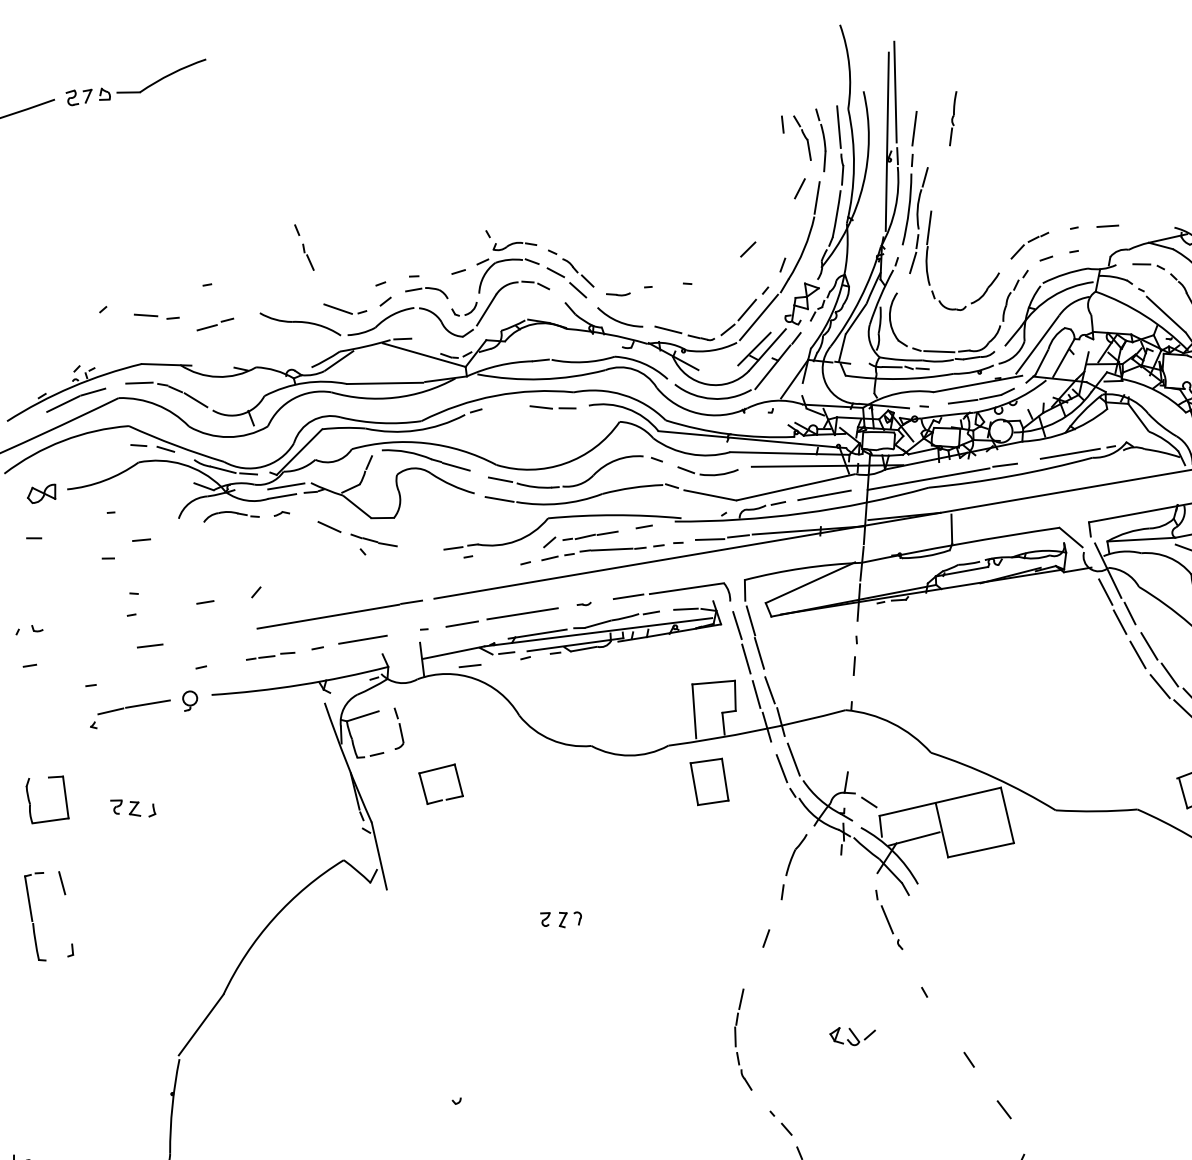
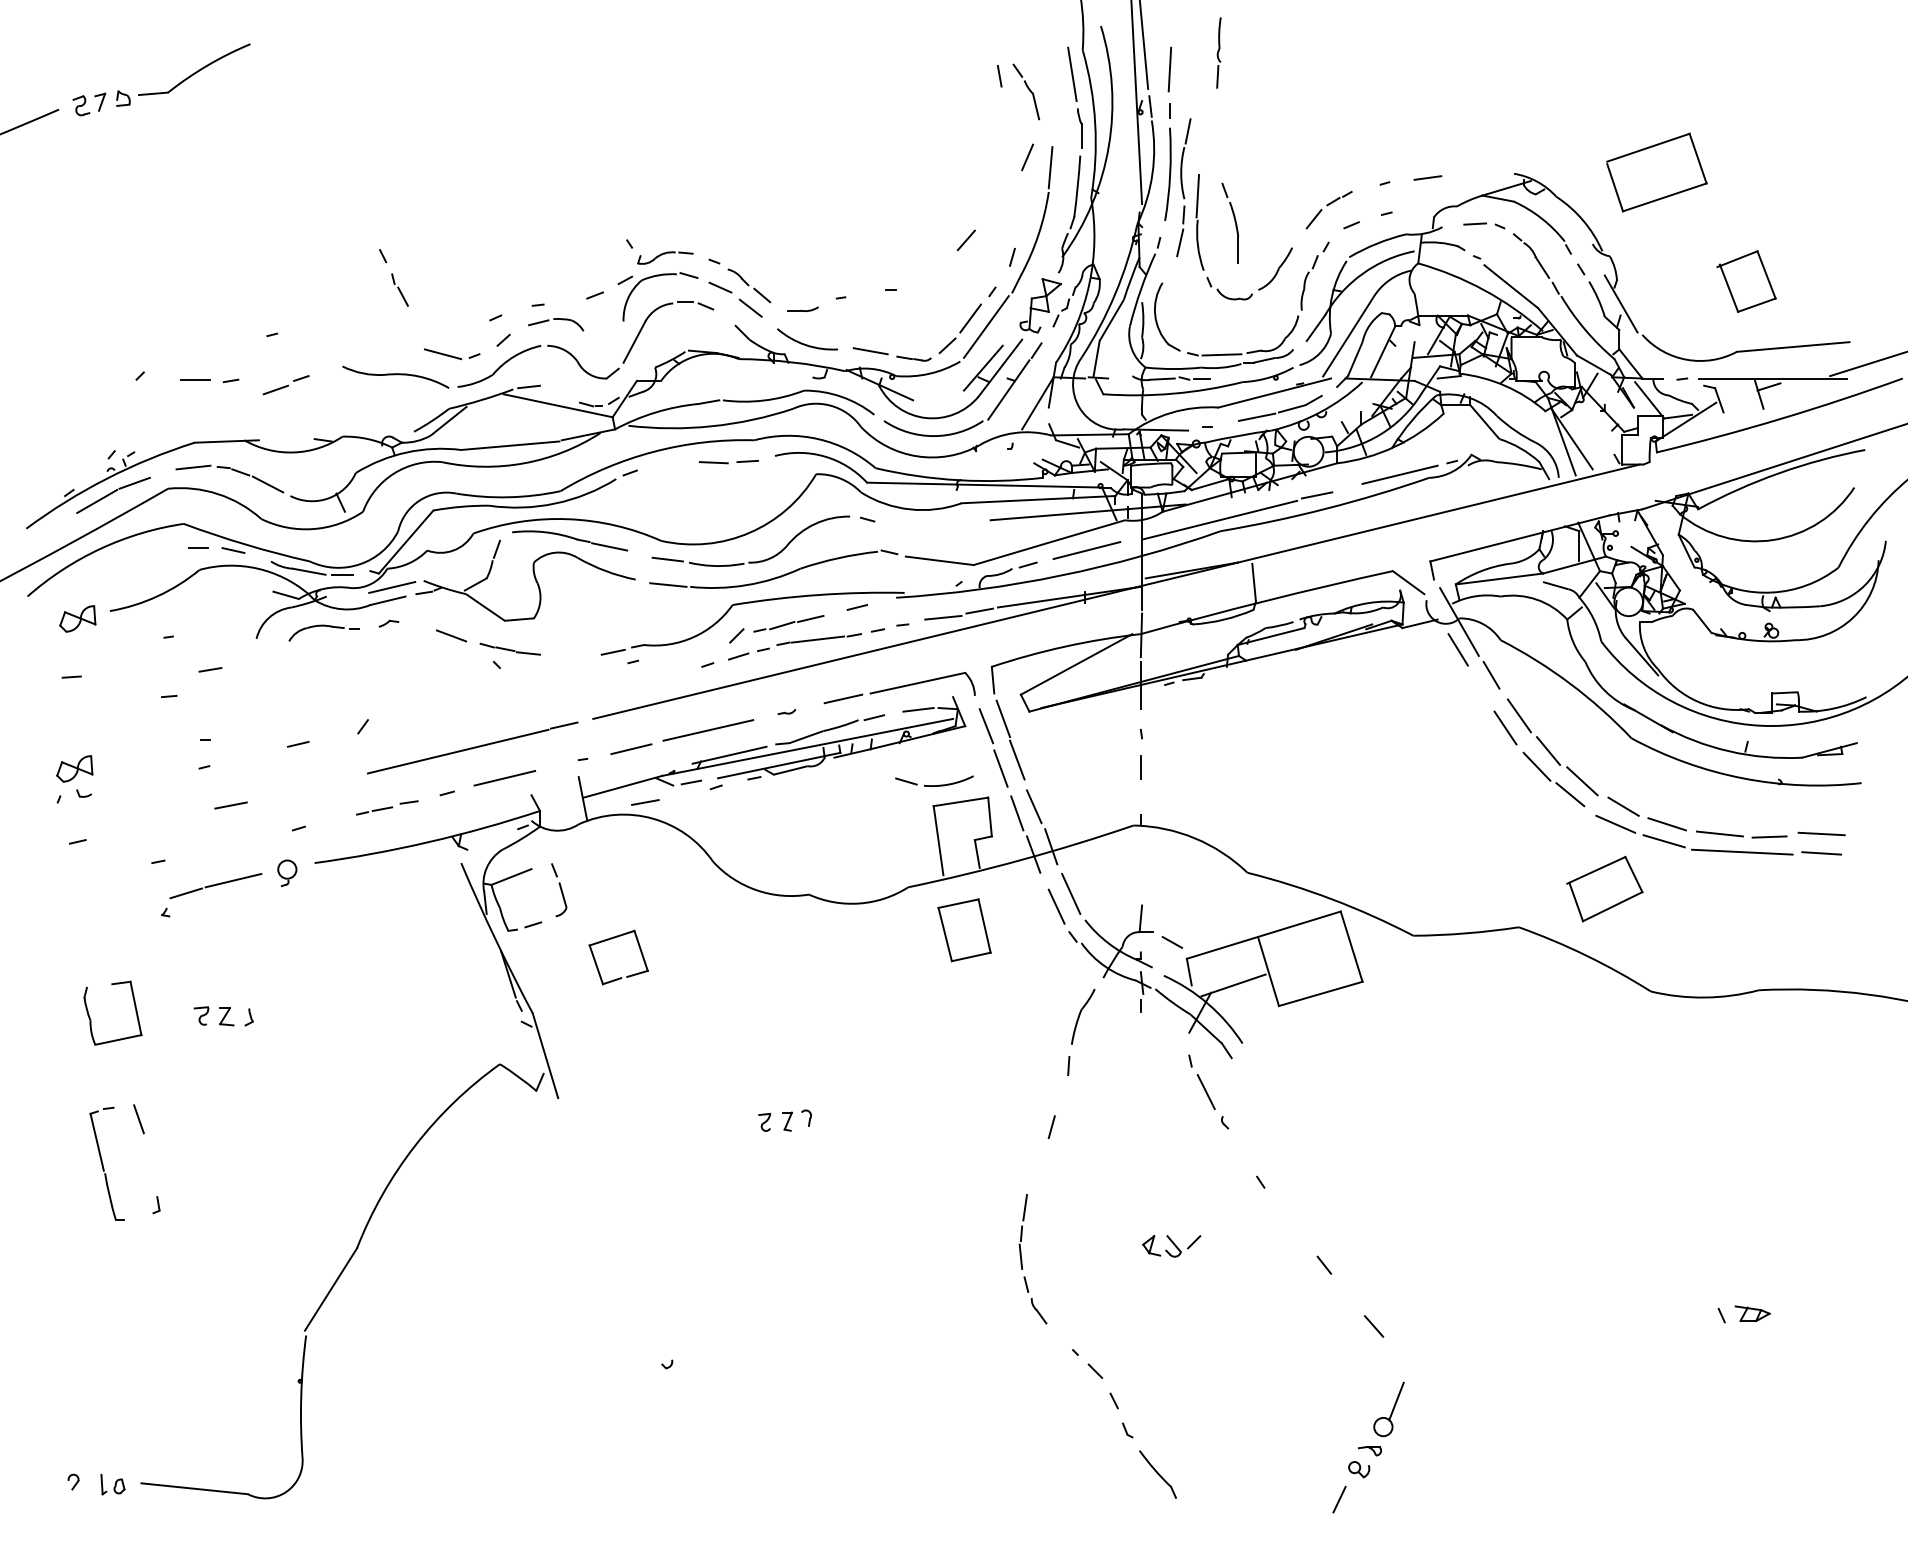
part: (820, 139) -> (1230, 222), moved
part: (464, 314) -> (606, 349), removed
part: (708, 470) -> (934, 780), moved
part: (31, 608) -> (74, 768), added
line: (1120, 621) -> (1479, 686), removed

